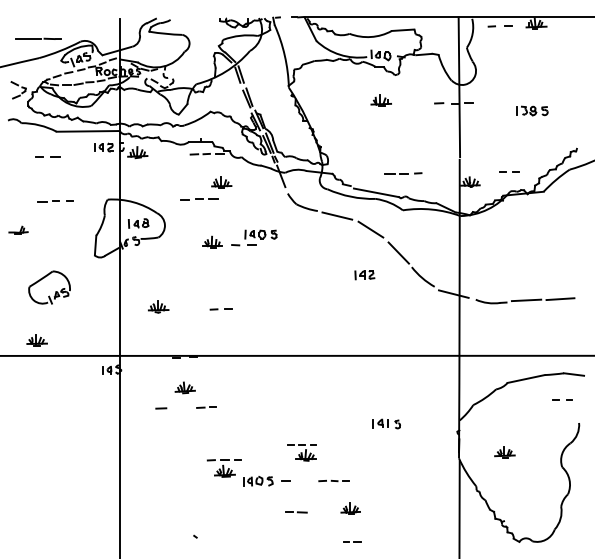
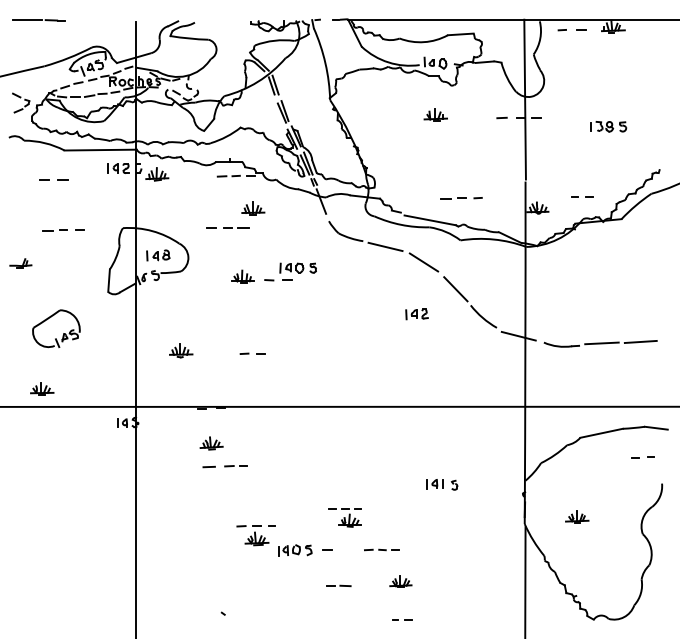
line: (38, 39) -> (38, 20), moved
line: (160, 408) -> (208, 466), moved

